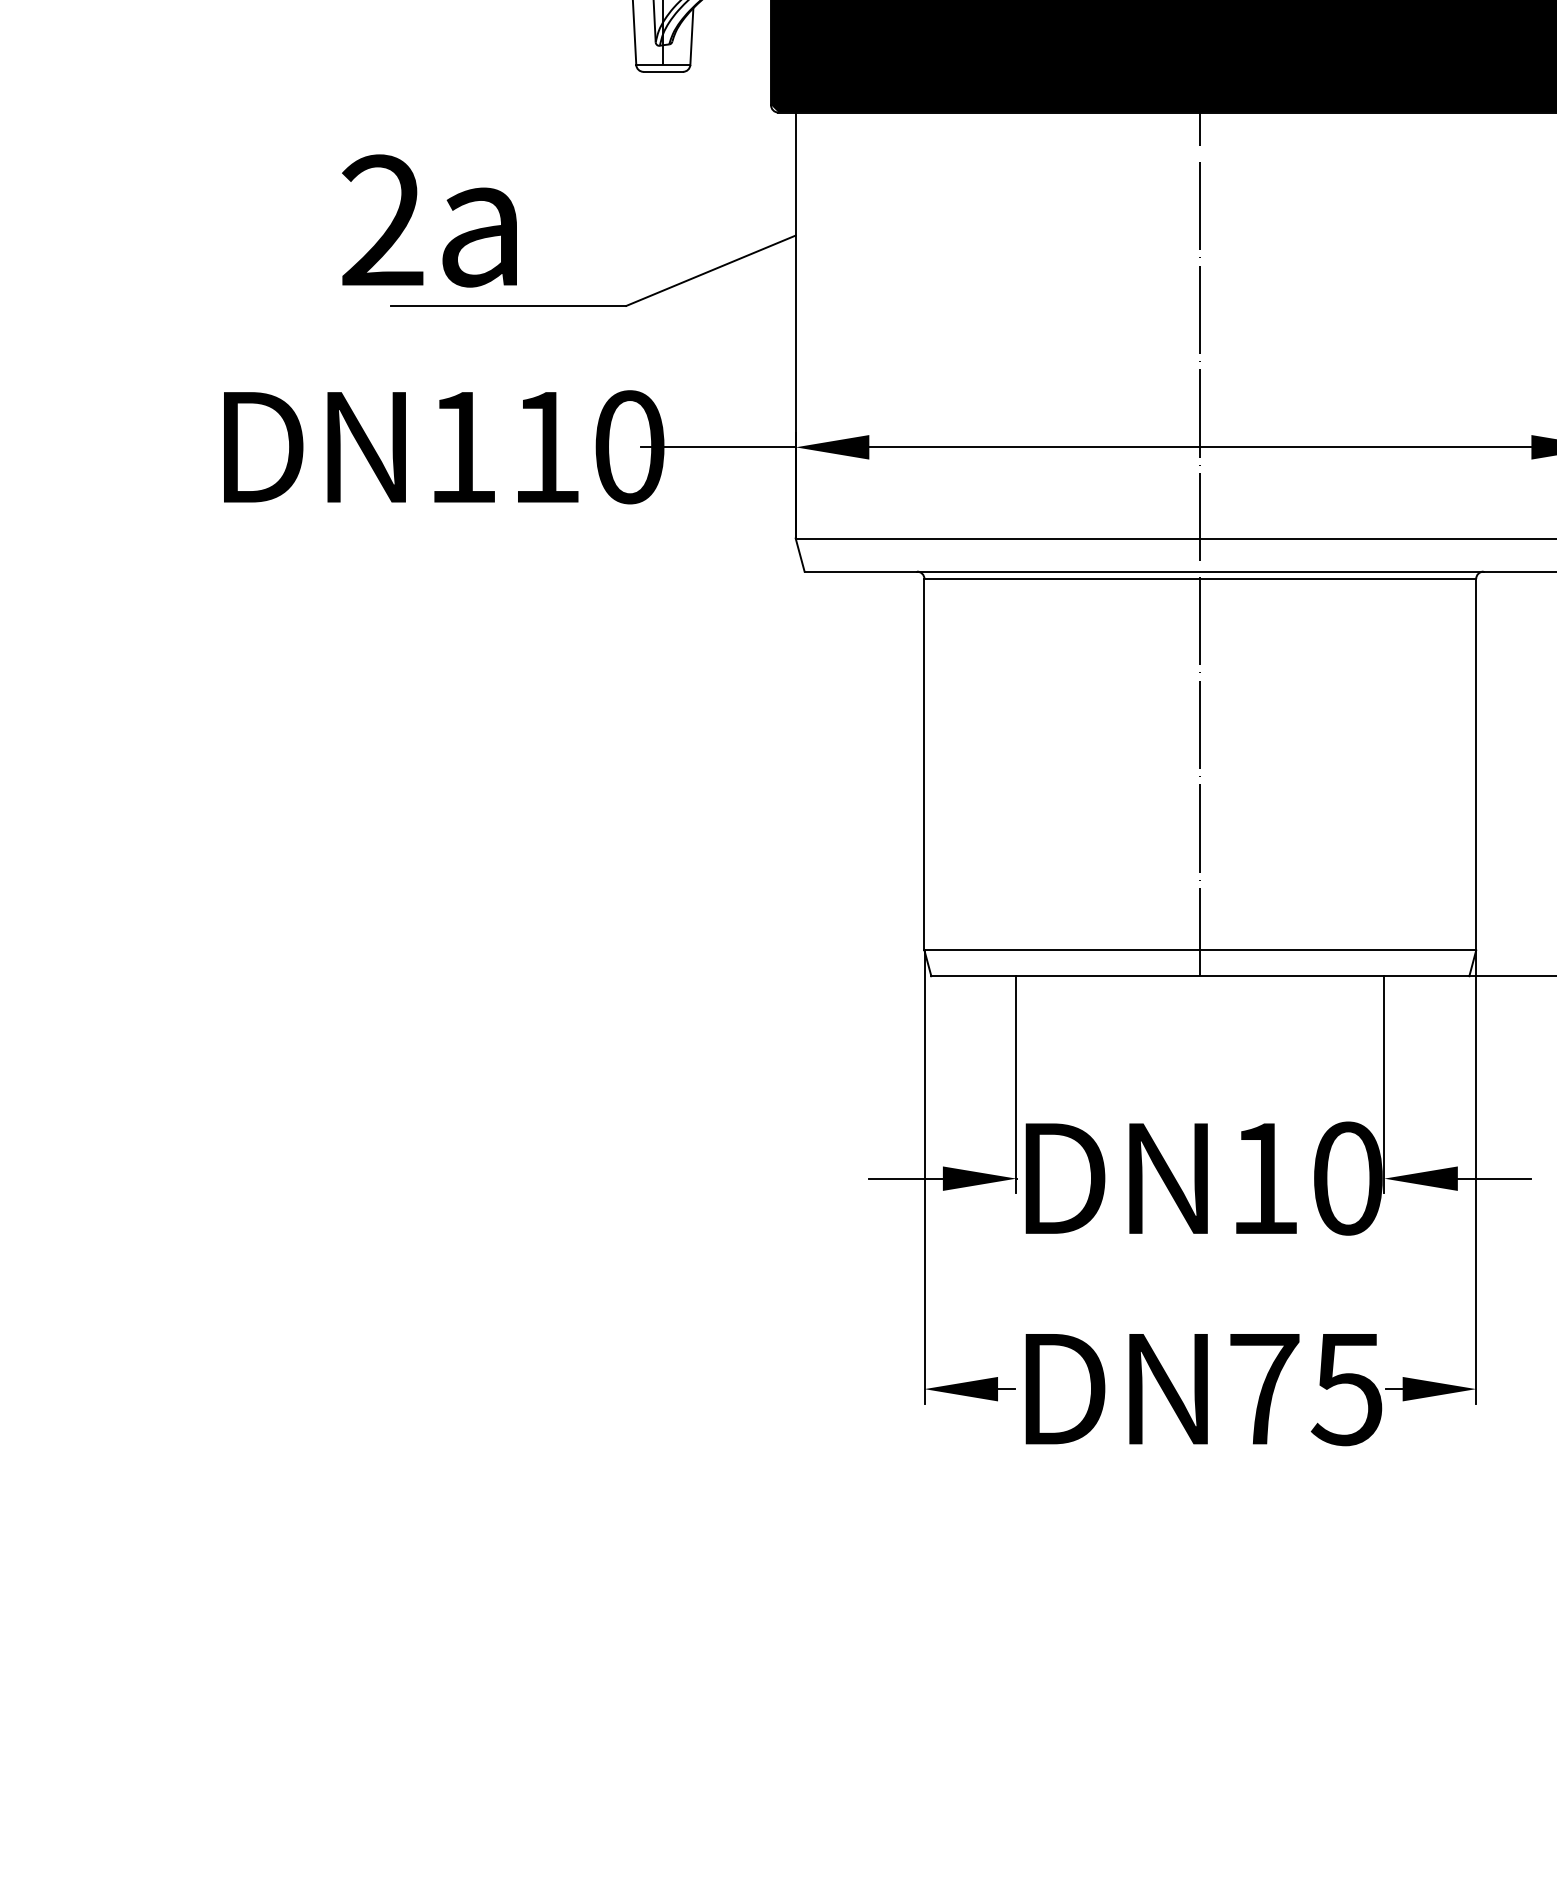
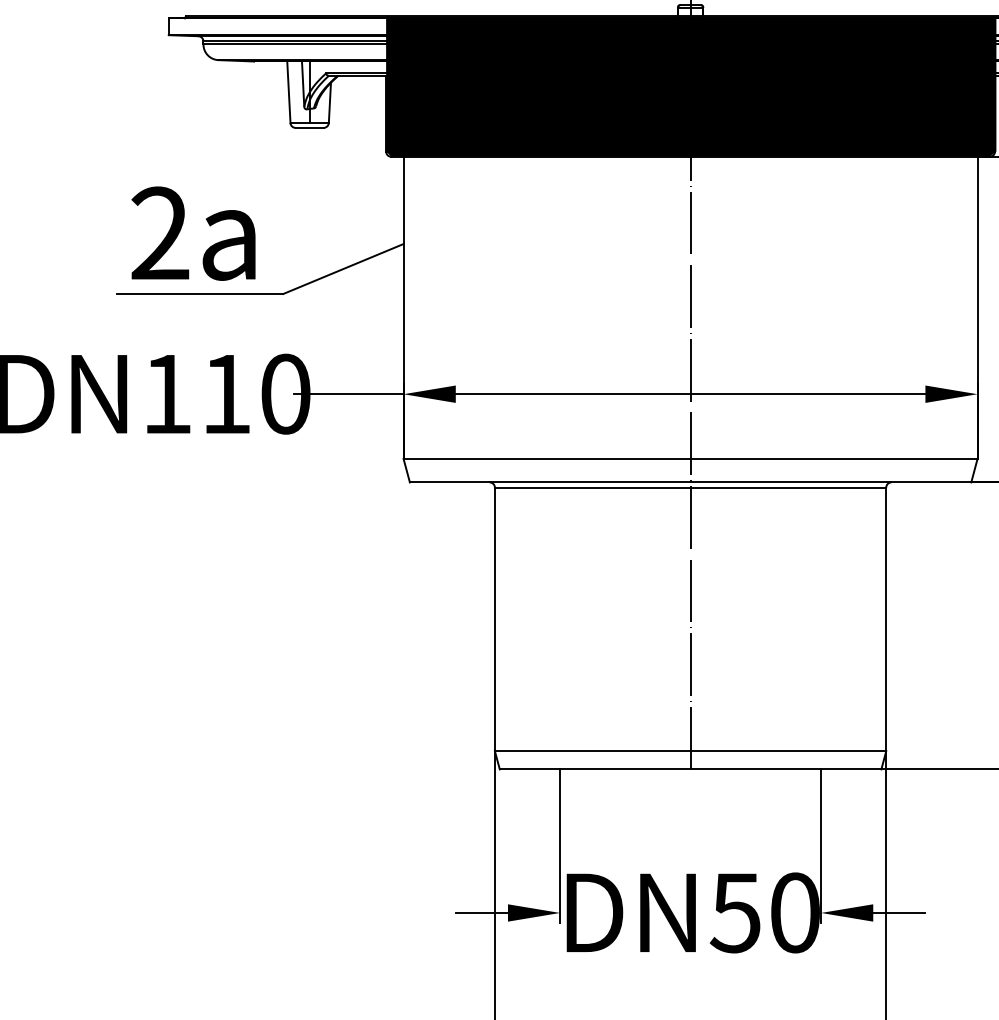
text: (429, 220) -> (193, 233), moved
text: (1262, 1179) -> (734, 913), DN10 -> DN50

